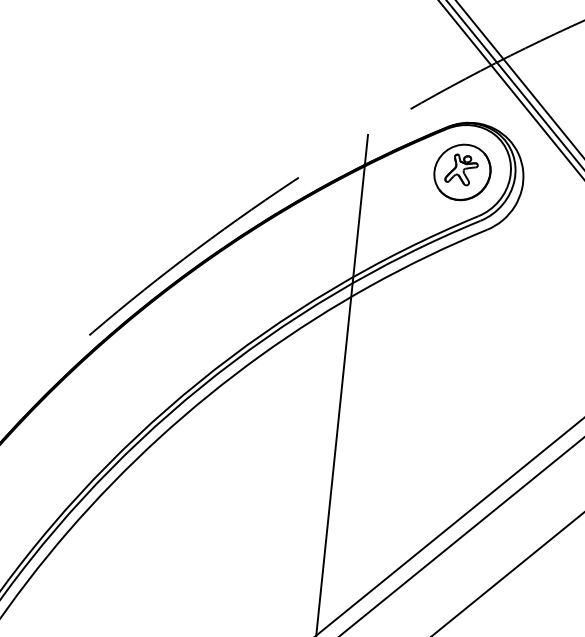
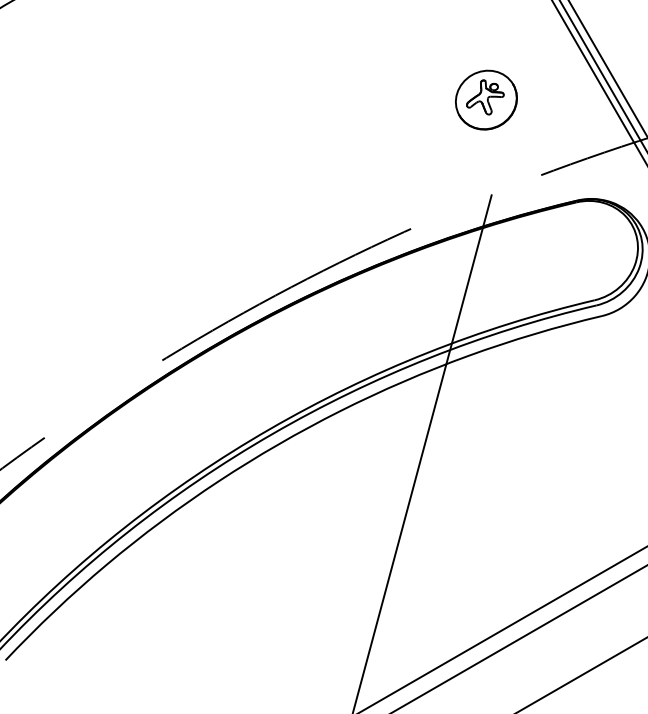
part: (462, 171) -> (486, 99), moved

